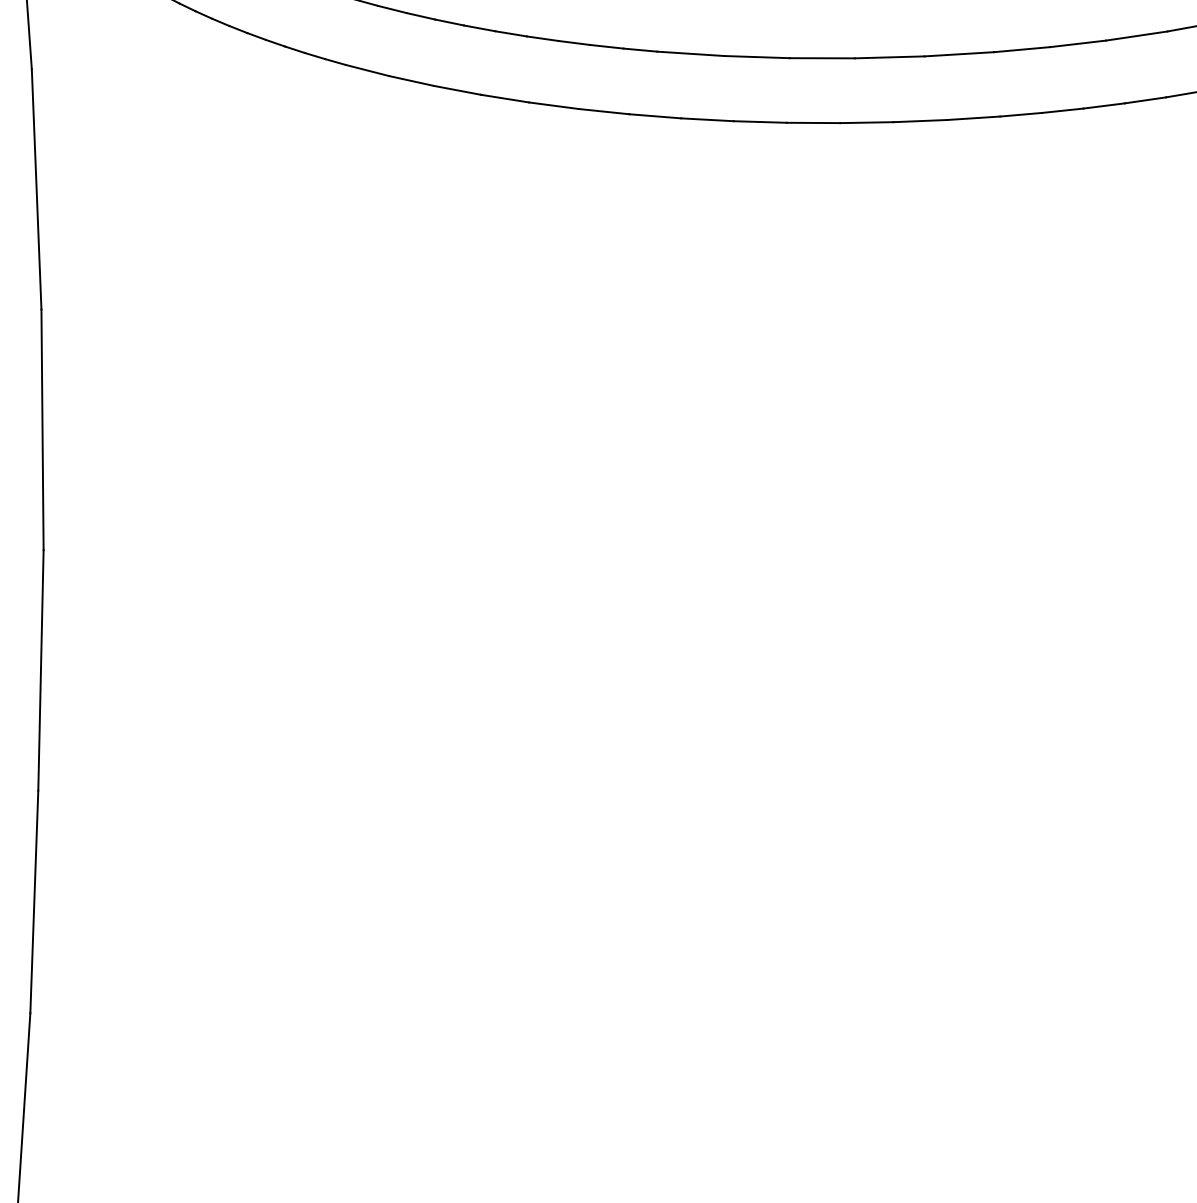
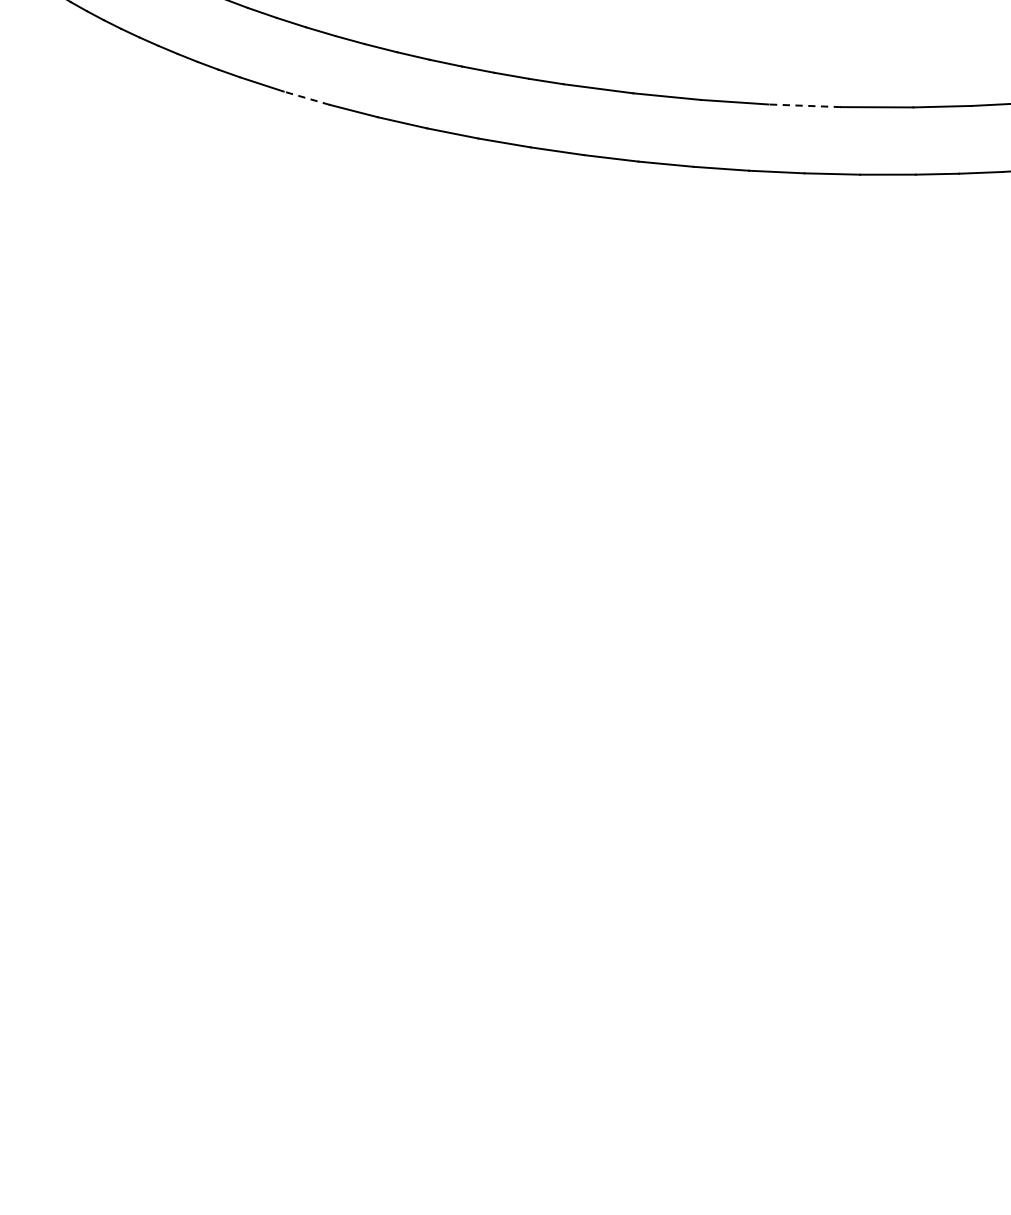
line: (889, 57) -> (804, 105), solid -> dashed
line: (411, 80) -> (306, 97), solid -> dashed

